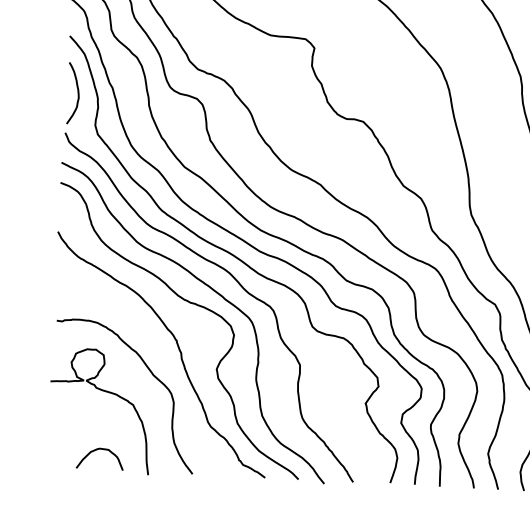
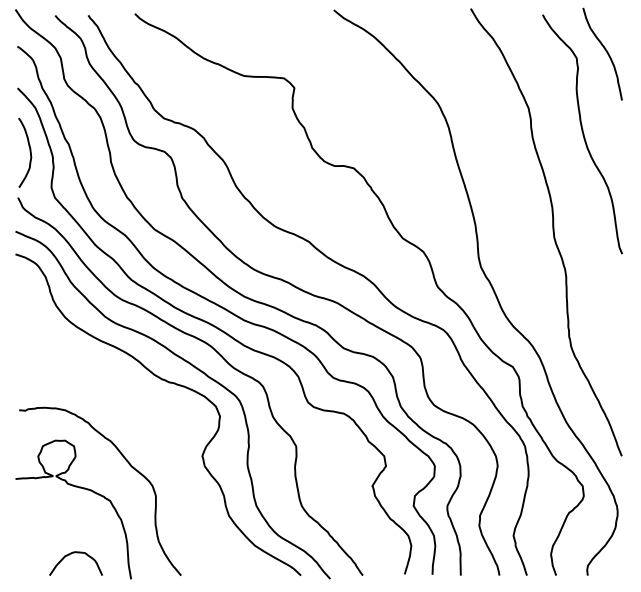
curve: (177, 348) -> (157, 434), removed

